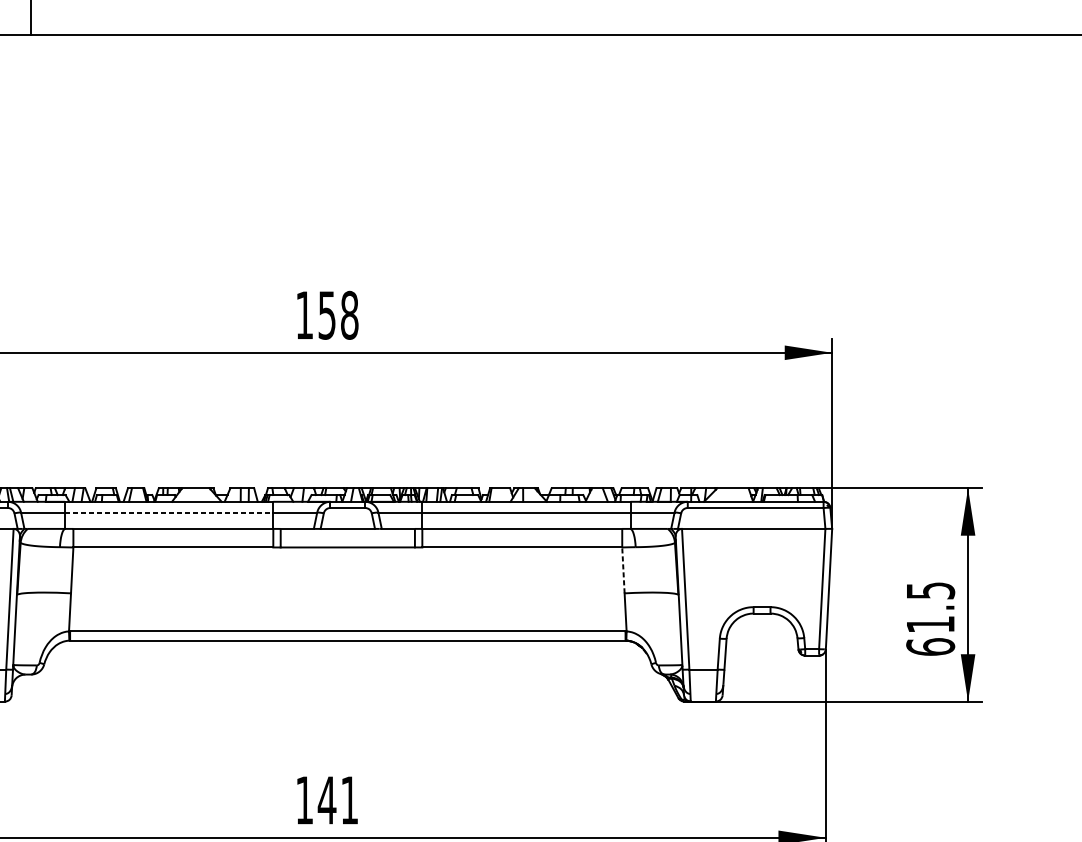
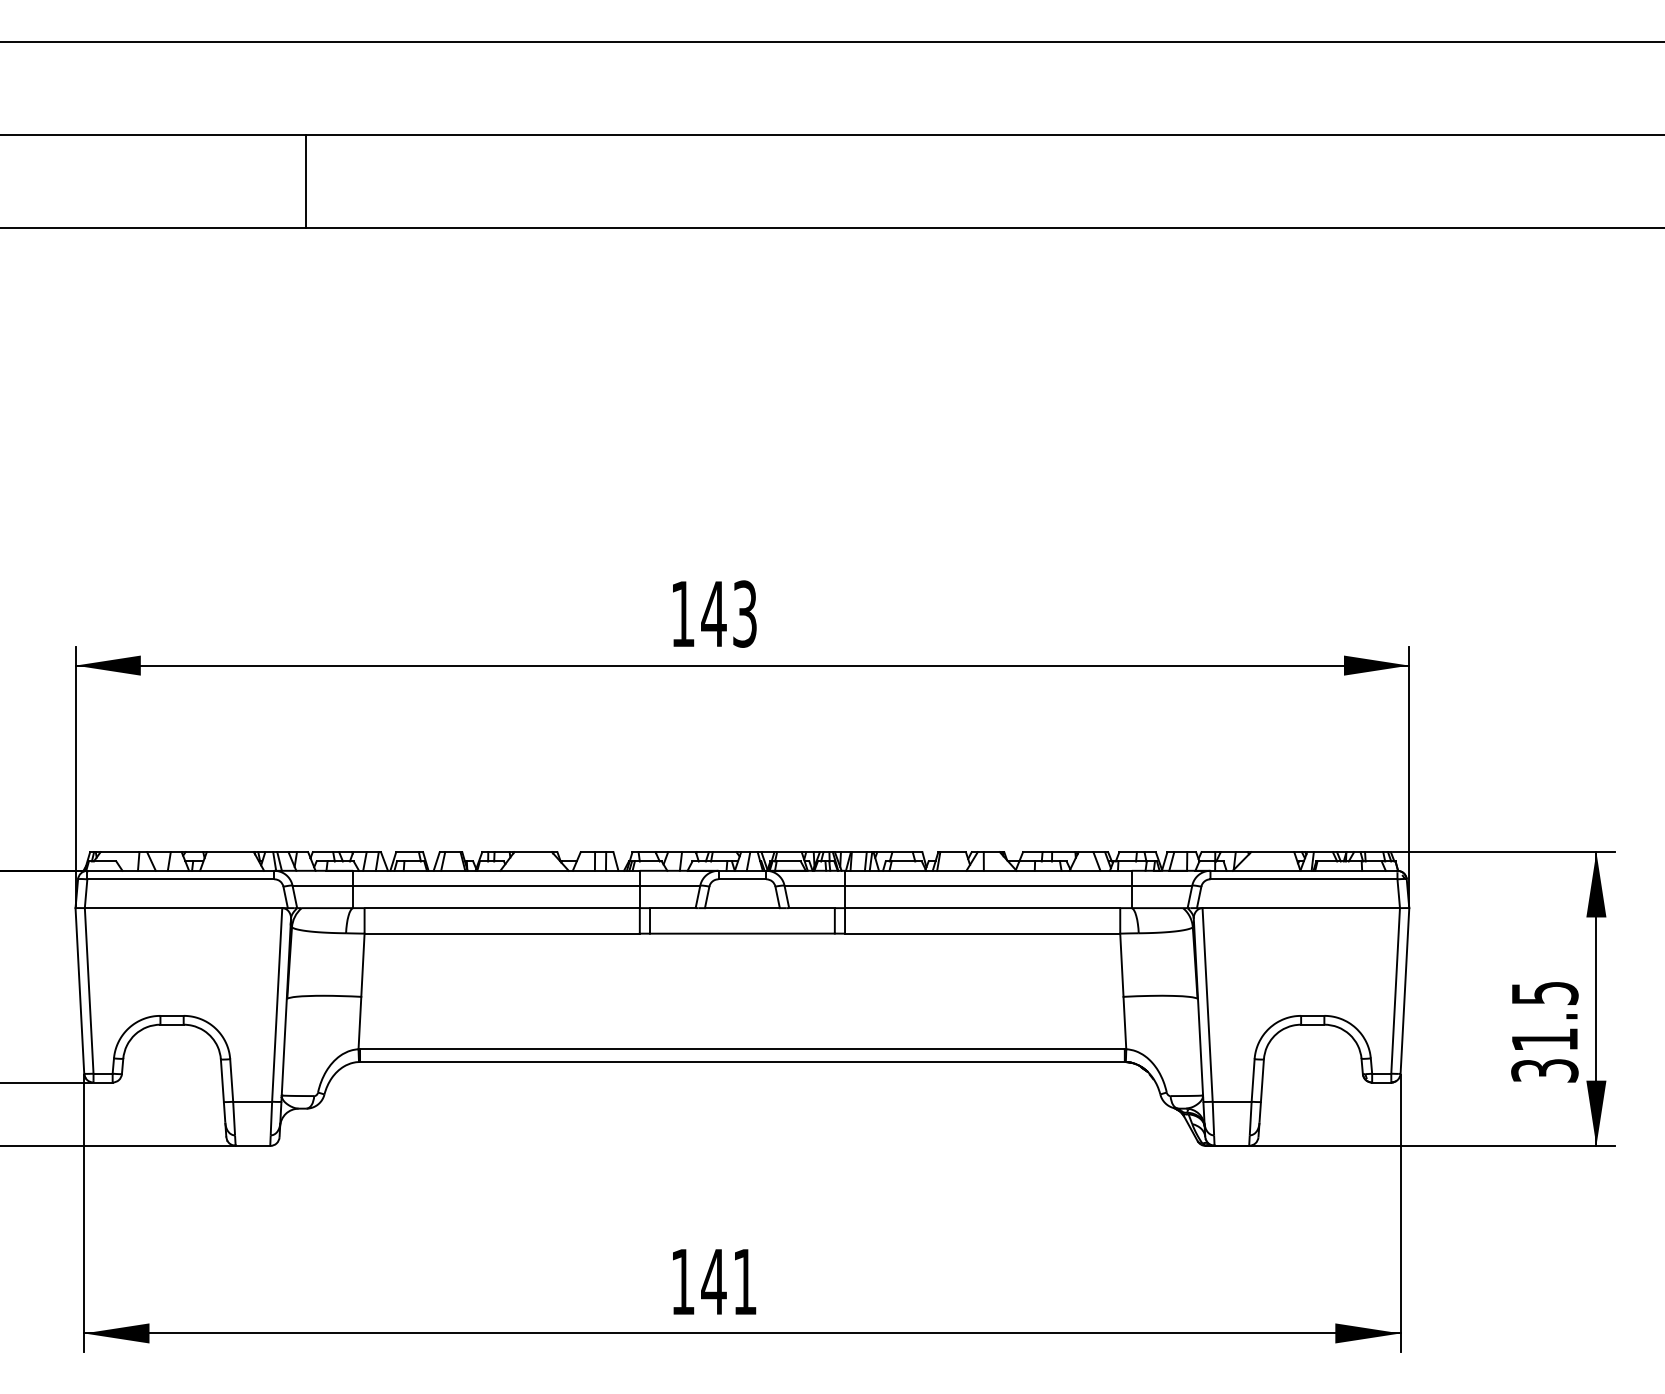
text: (338, 314) -> (729, 613), 158 -> 143
line: (169, 512) -> (496, 885), dashed -> solid
line: (623, 570) -> (1121, 965), dashed -> solid
text: (930, 646) -> (1544, 1070), 61.5 -> 31.5

